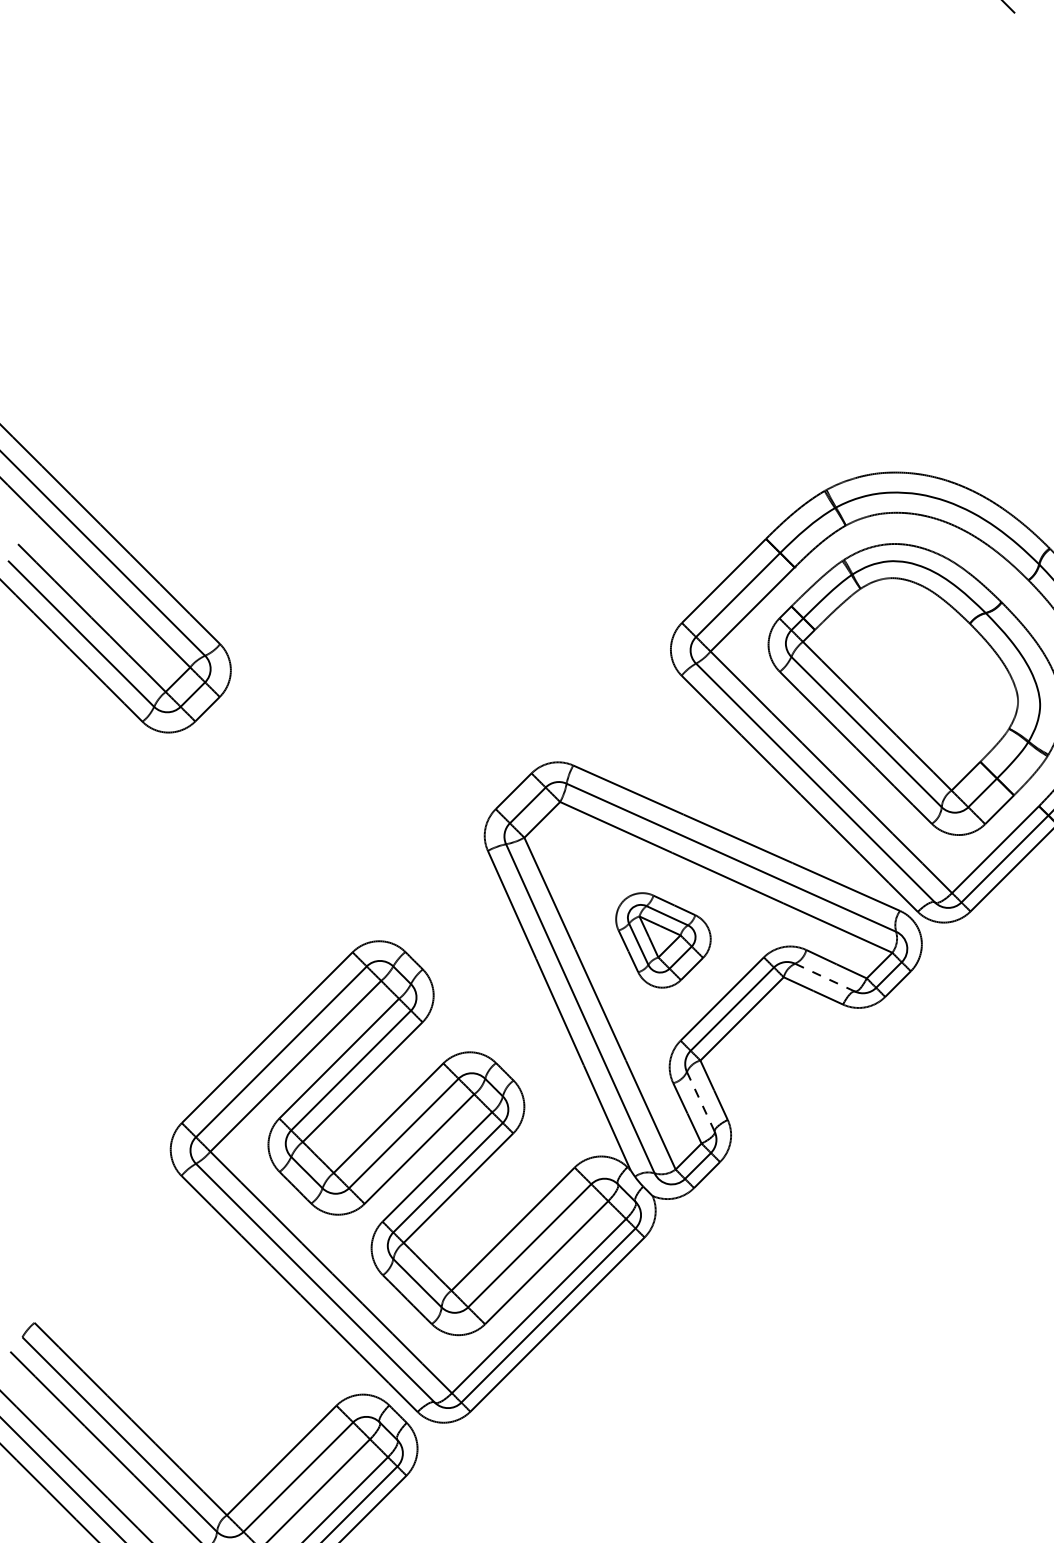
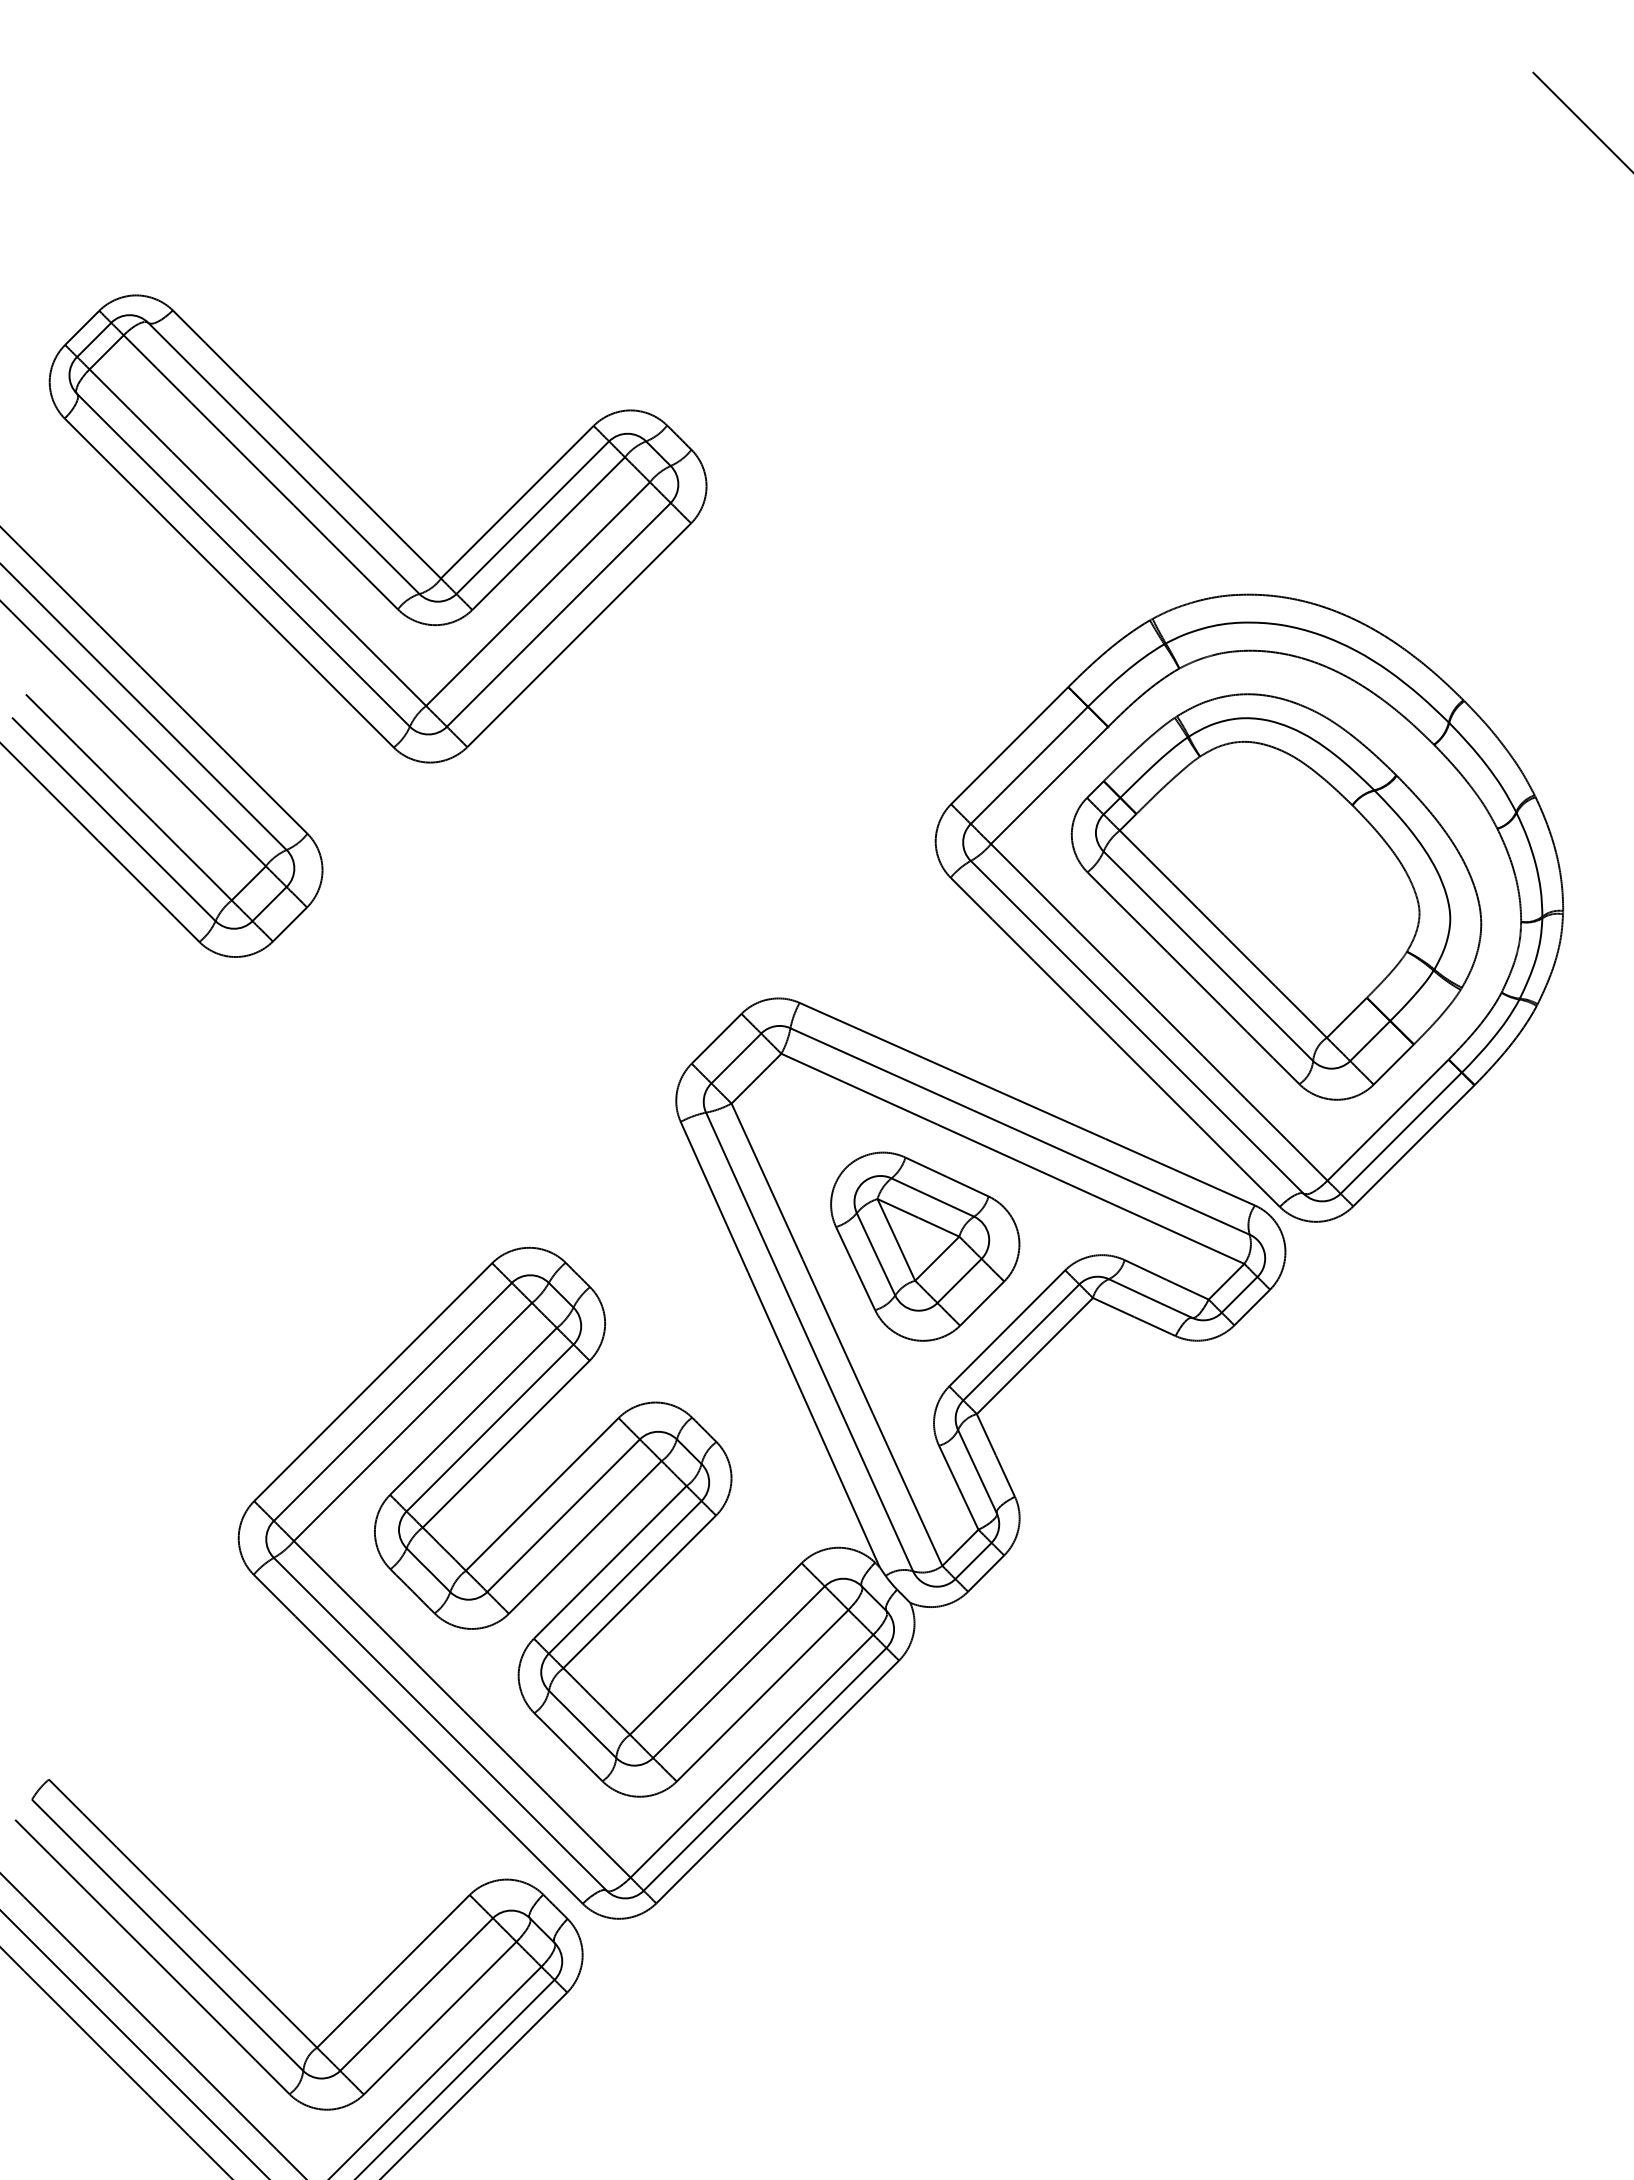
part: (270, 425) -> (377, 528), added
part: (663, 940) -> (925, 1246), size x1.43
line: (825, 977) -> (1150, 1298), dashed -> solid
line: (700, 1101) -> (977, 1471), dashed -> solid

